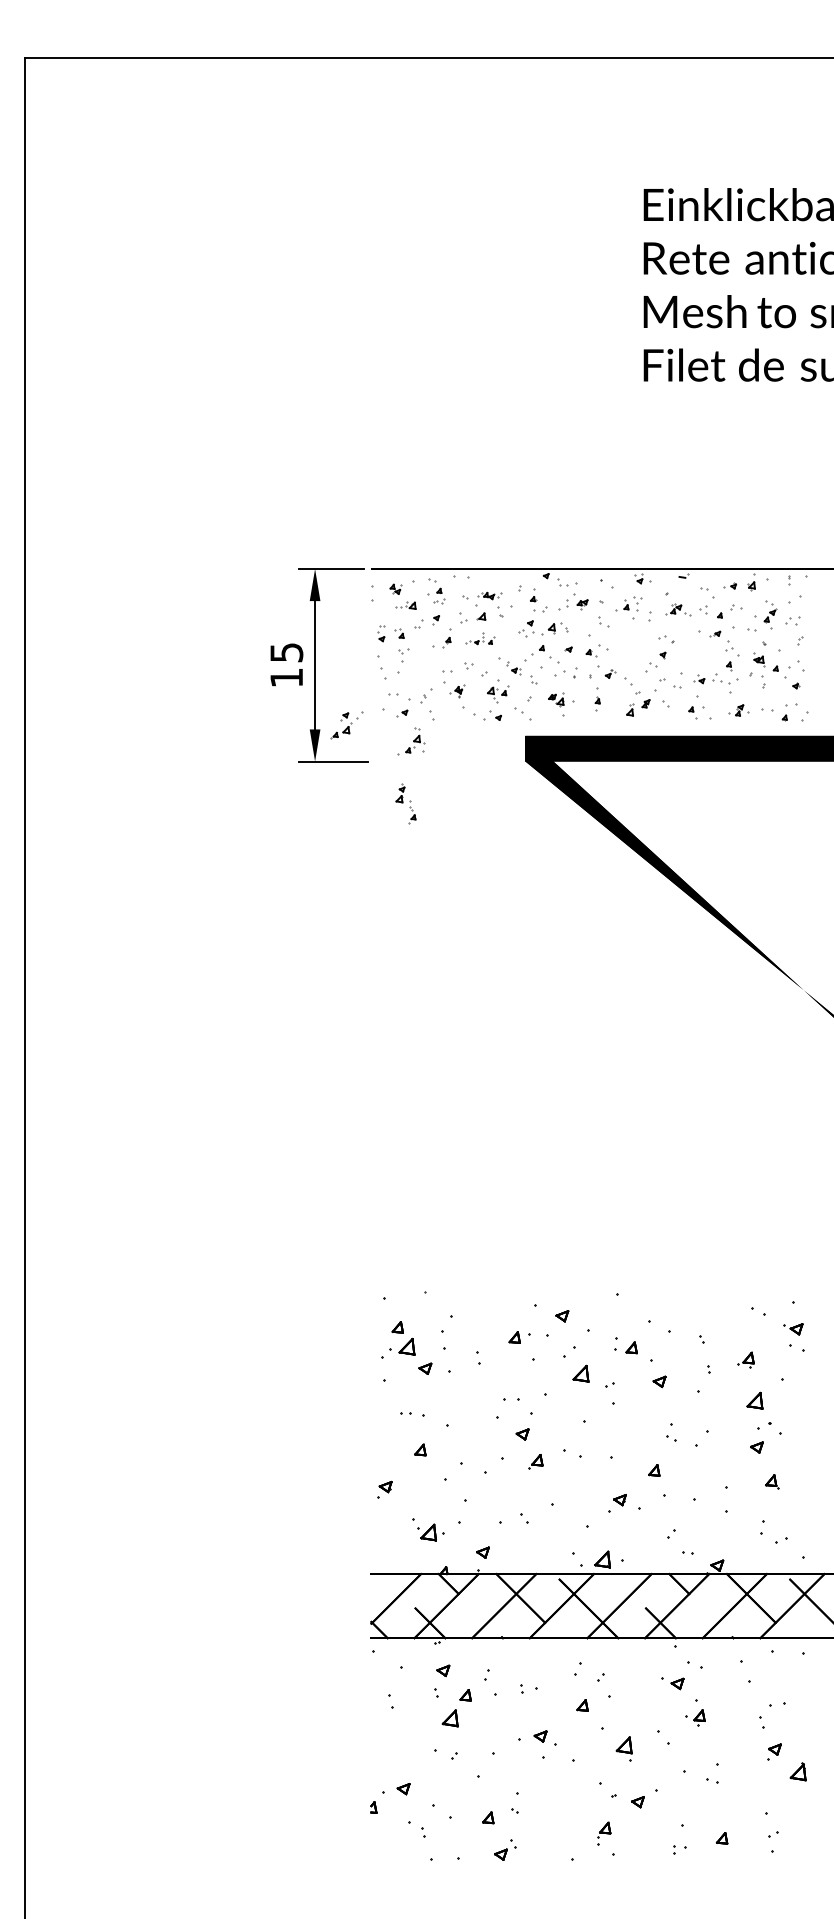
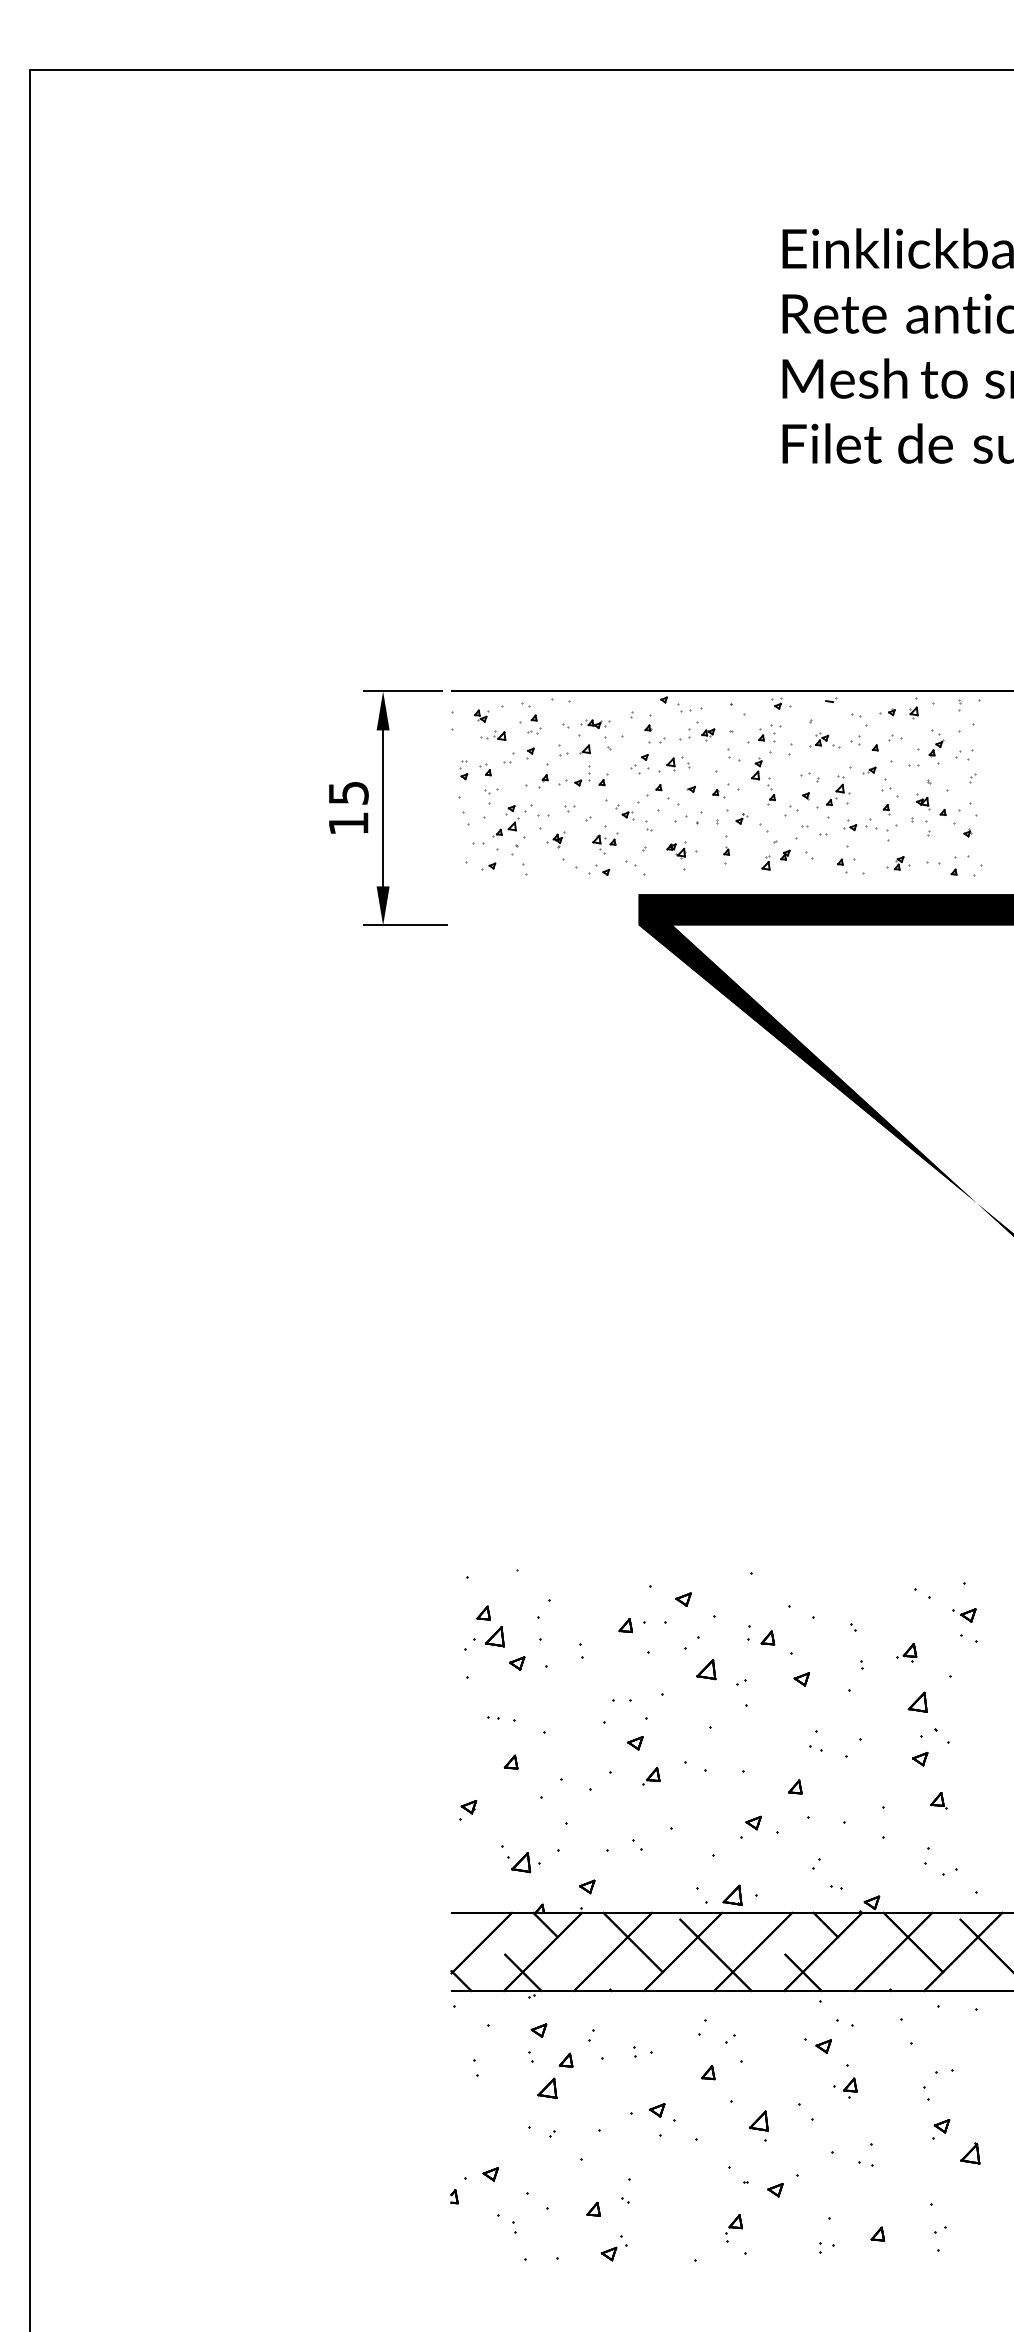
part: (479, 638) -> (582, 775), size x1.43
part: (346, 725) -> (512, 820), moved
part: (411, 741) -> (833, 791), moved
part: (405, 803) -> (762, 780), moved

